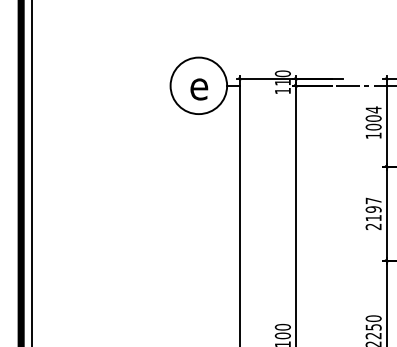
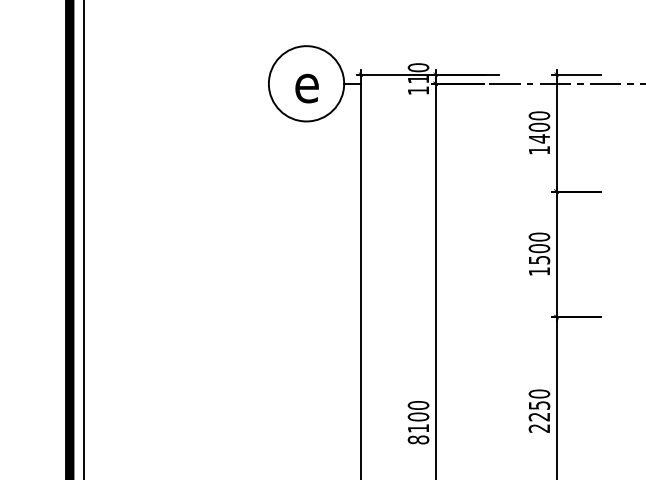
text: (373, 118) -> (539, 127), 1004 -> 1400
text: (373, 213) -> (539, 253), 2197 -> 1500

